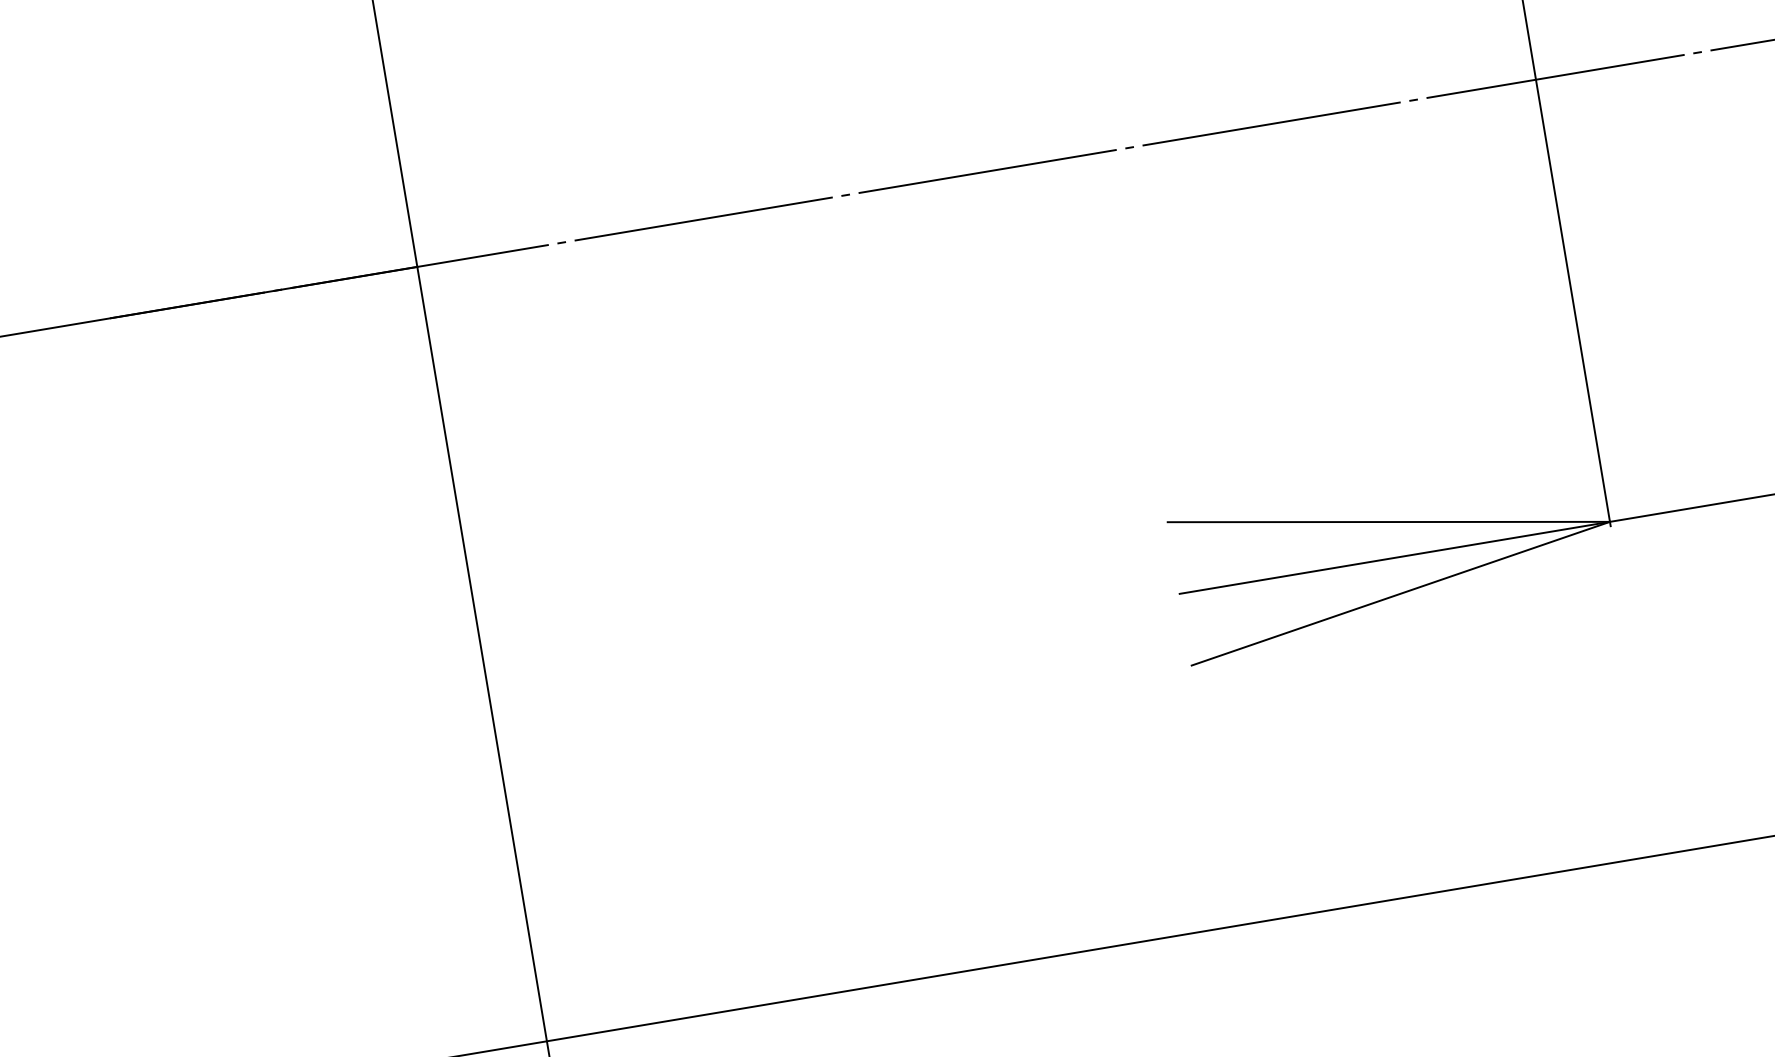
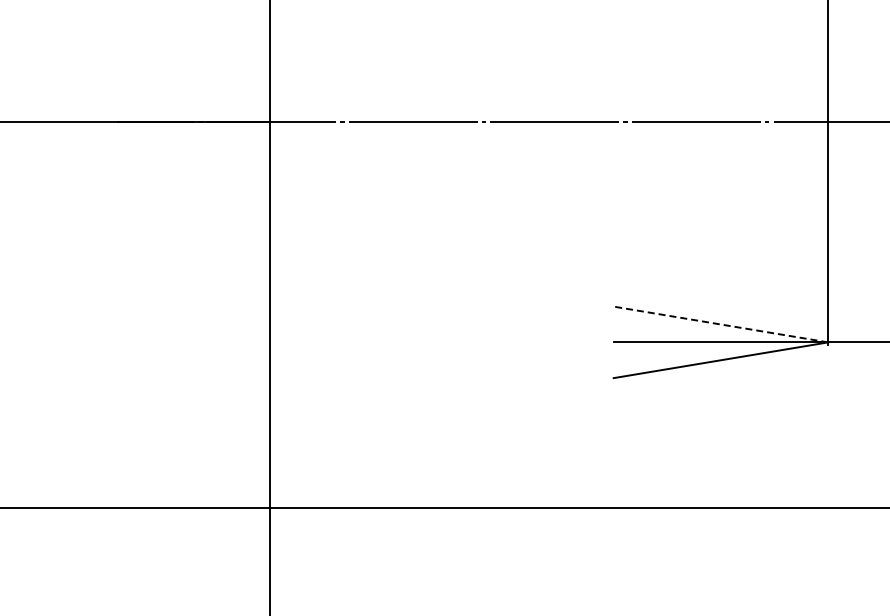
line: (1387, 522) -> (720, 324), solid -> dashed

